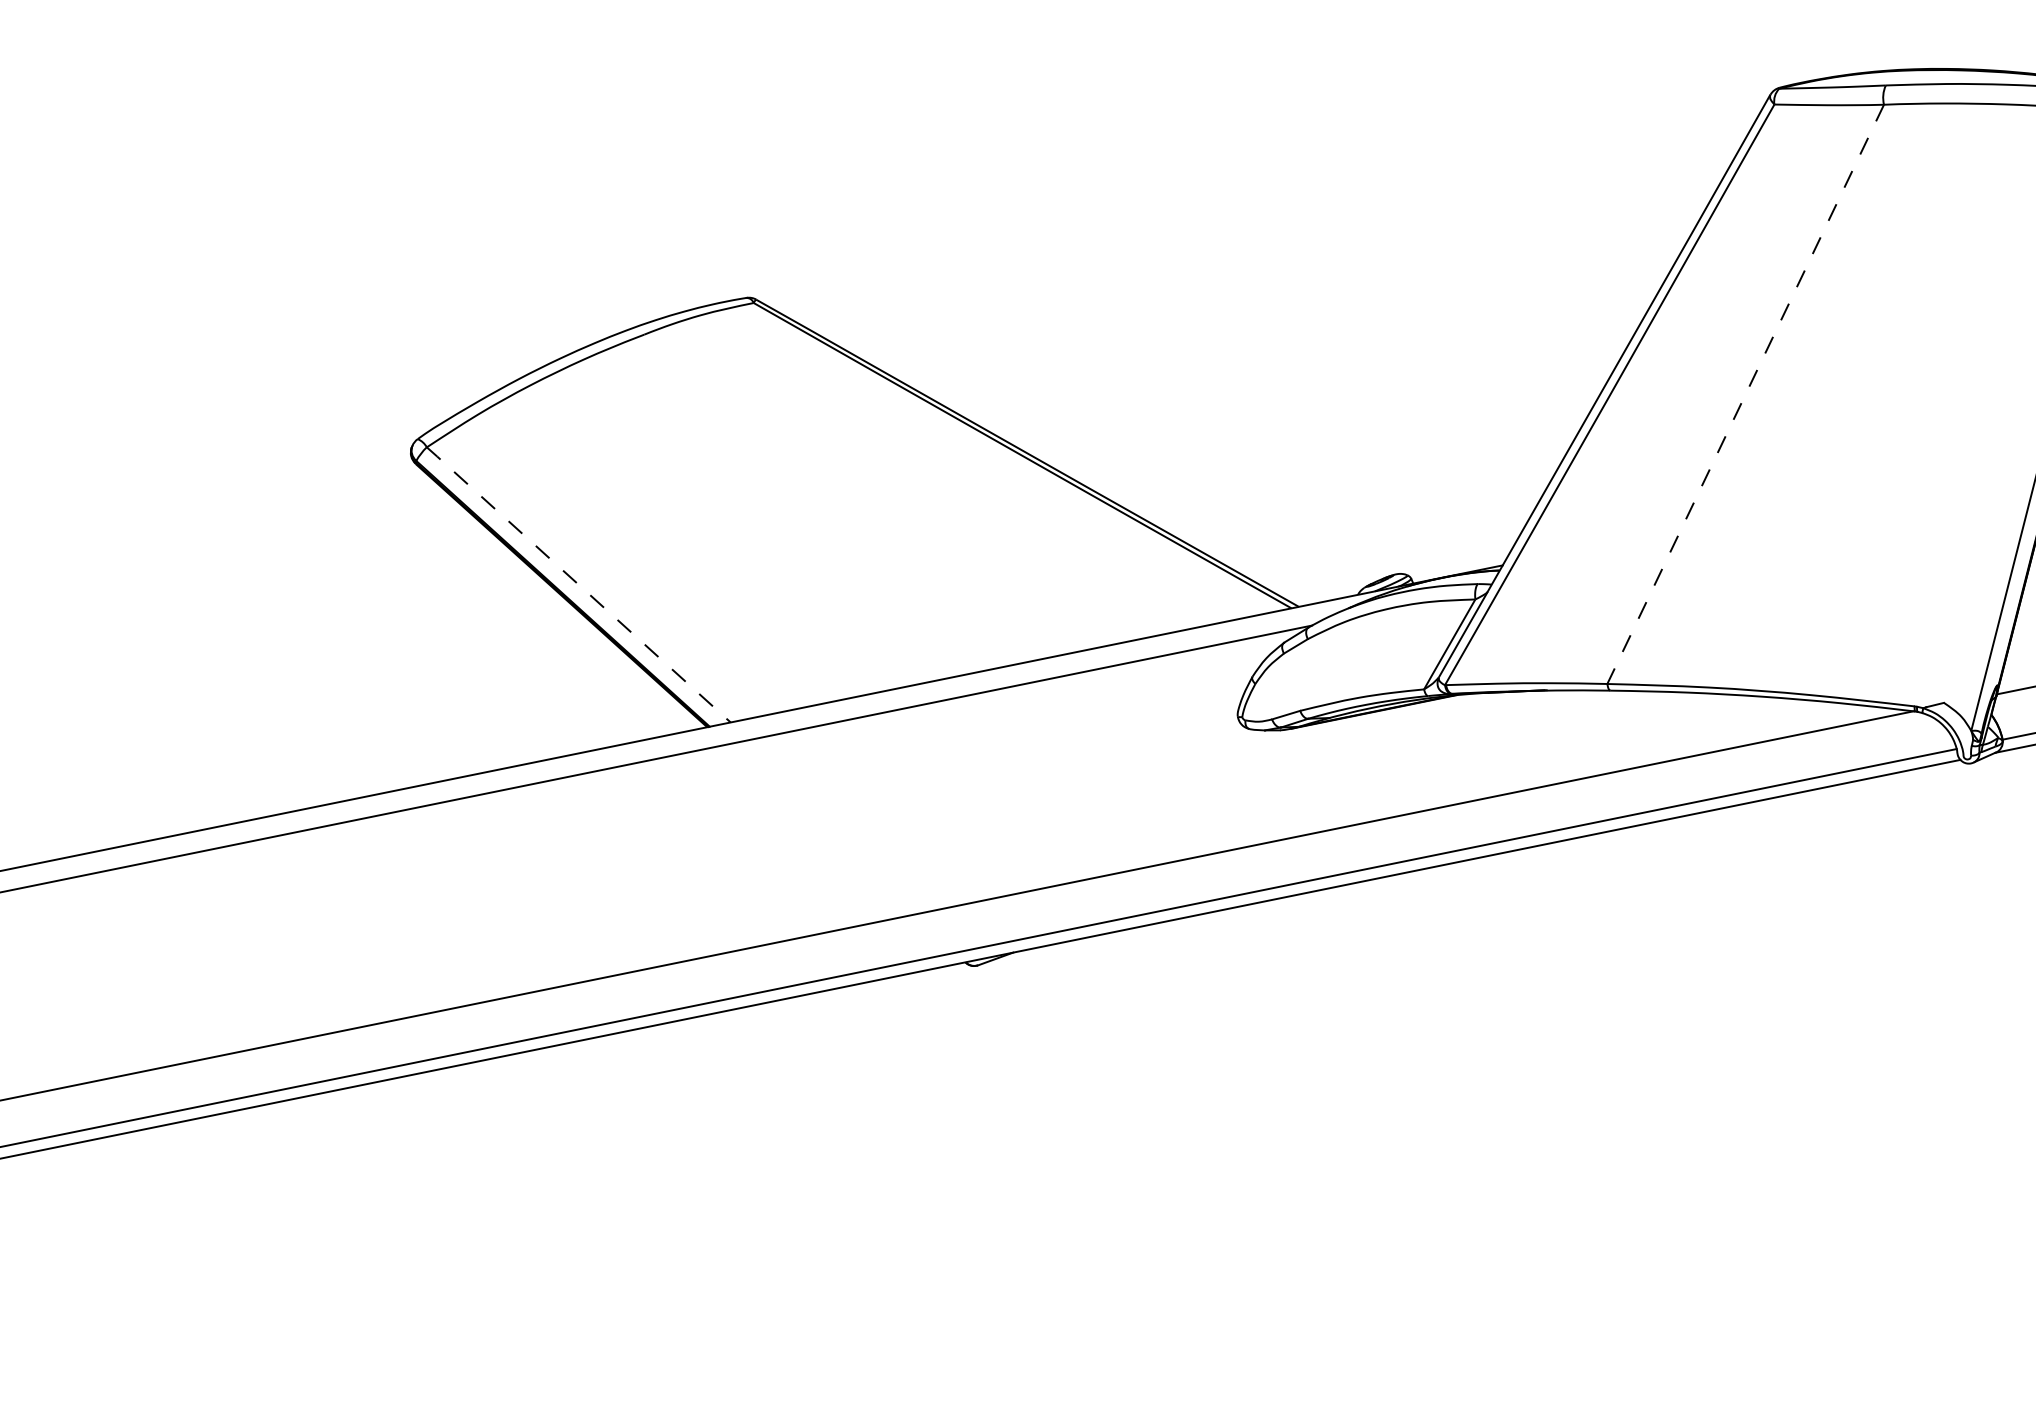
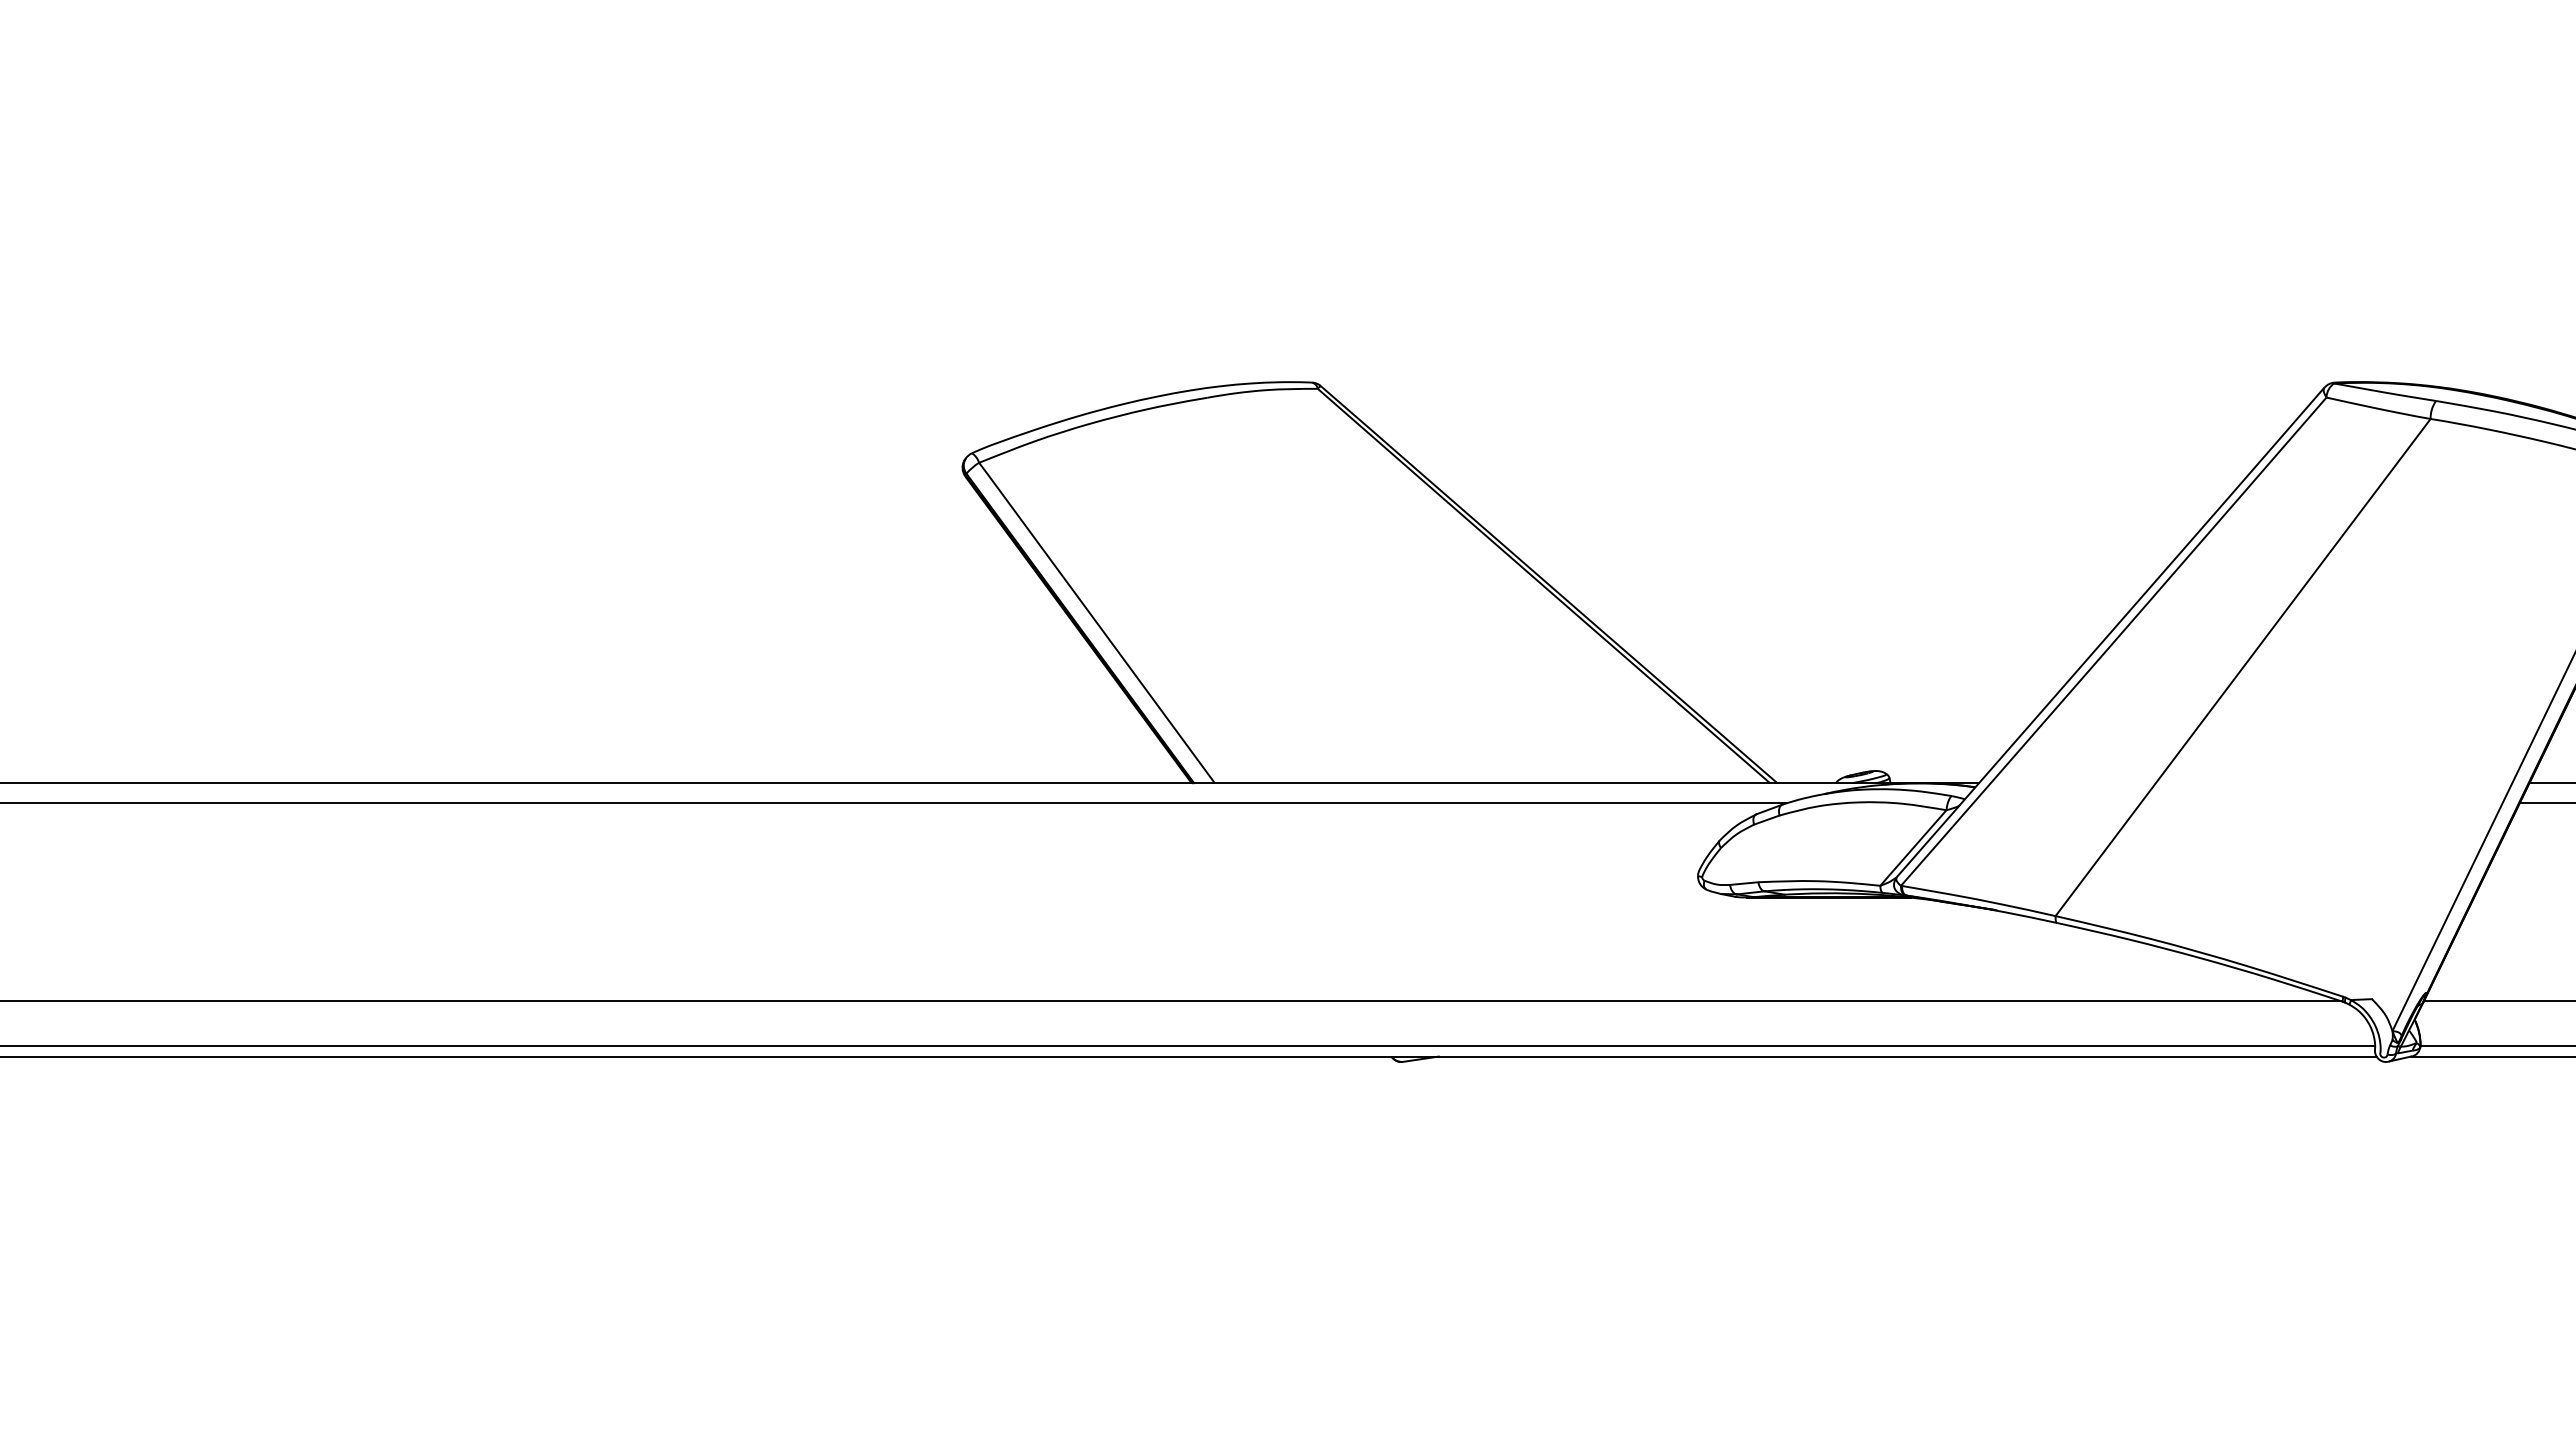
line: (1745, 394) -> (2242, 667), dashed -> solid
line: (578, 584) -> (1096, 622), dashed -> solid

